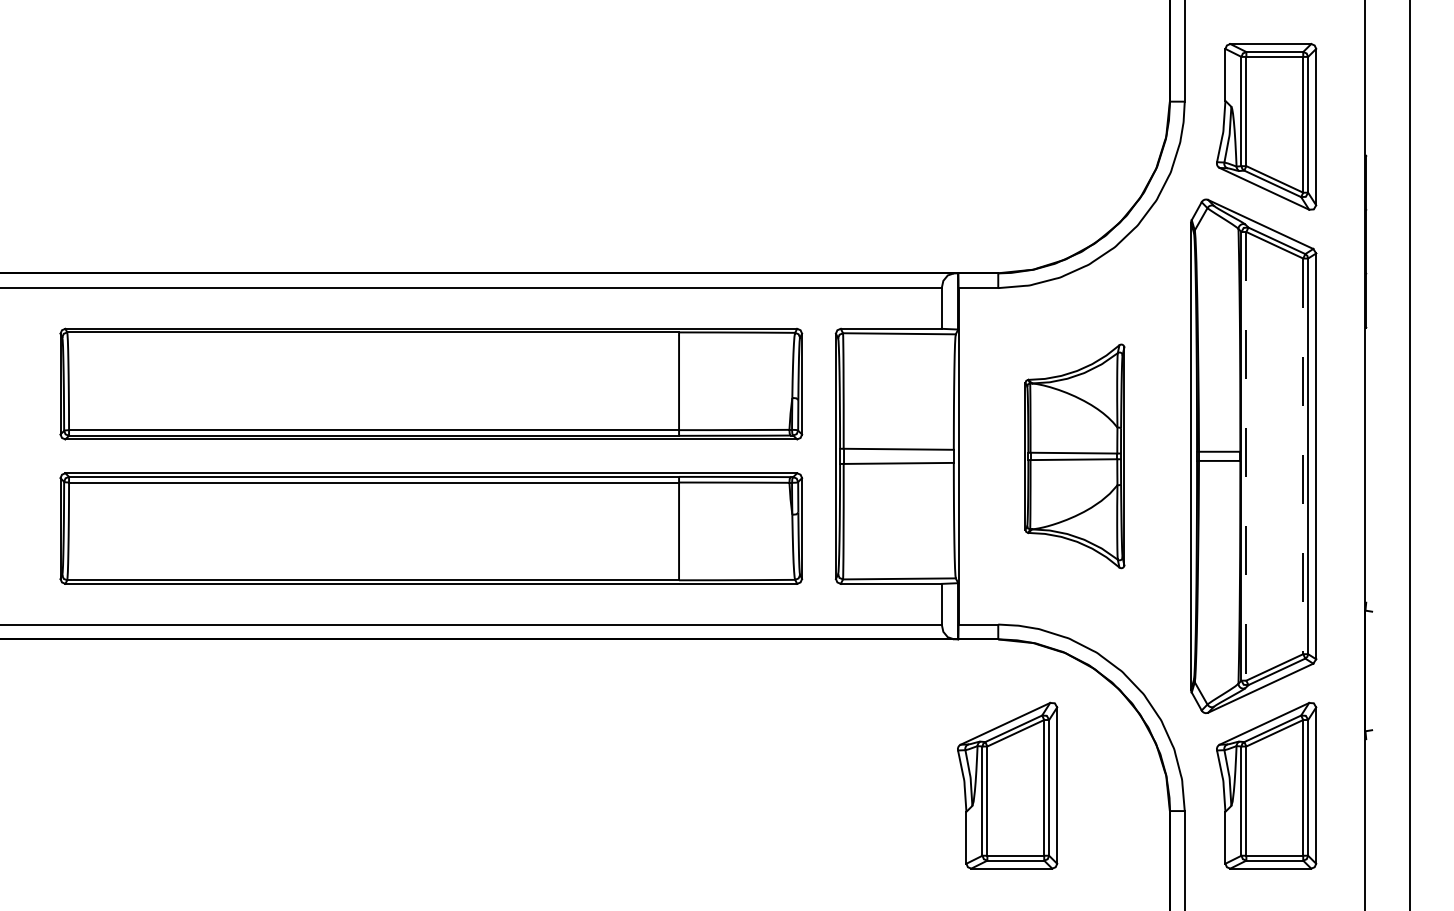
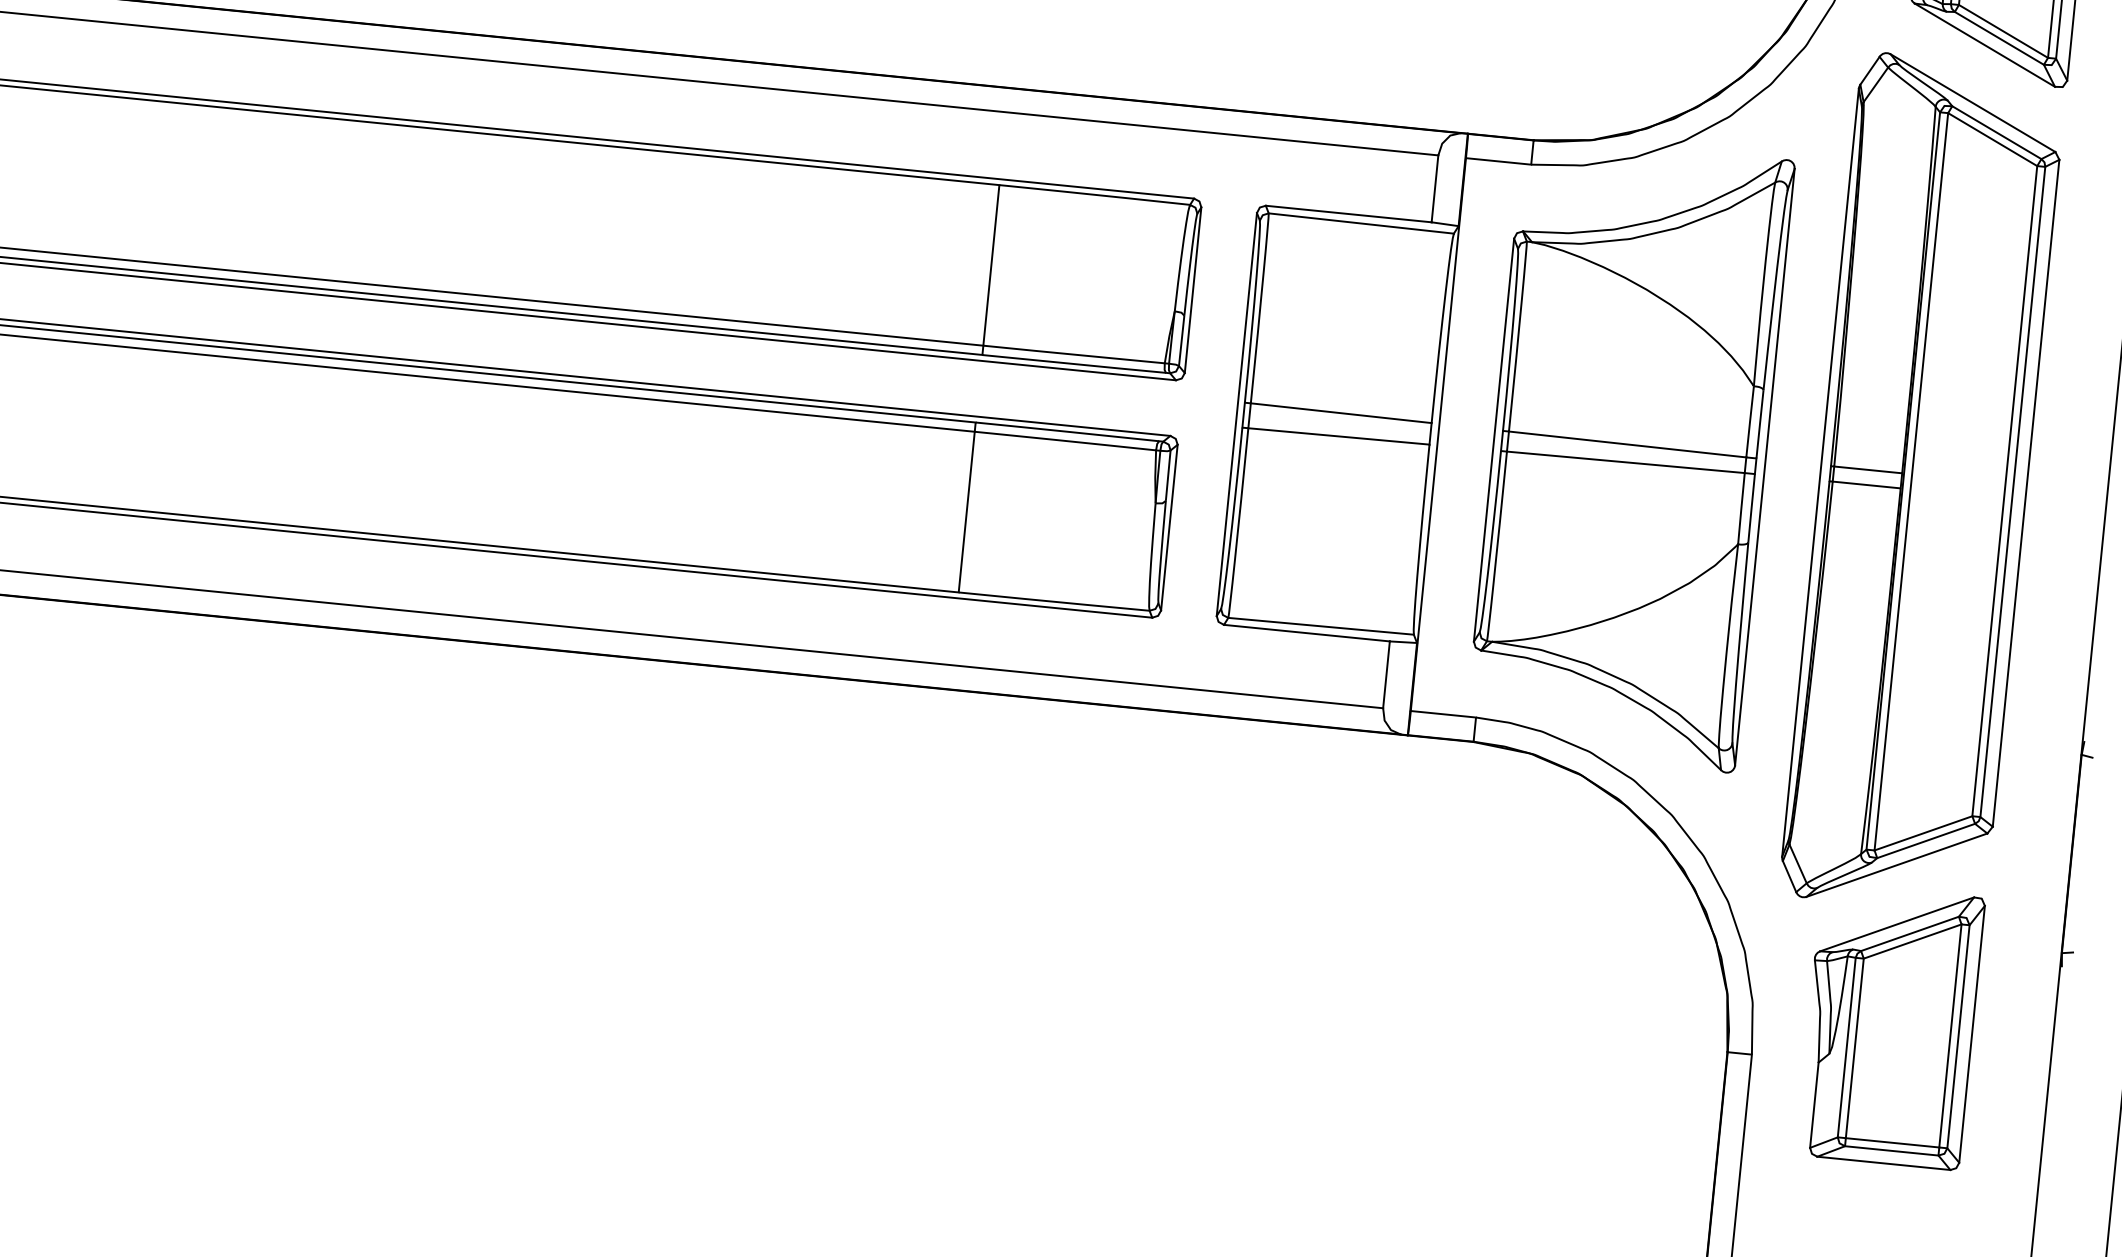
part: (1074, 456) -> (1628, 453), size x1.67
line: (1246, 456) -> (1911, 482), dashed -> solid
line: (1303, 456) -> (2005, 491), dashed -> solid
part: (1007, 785) -> (1464, 983), removed

